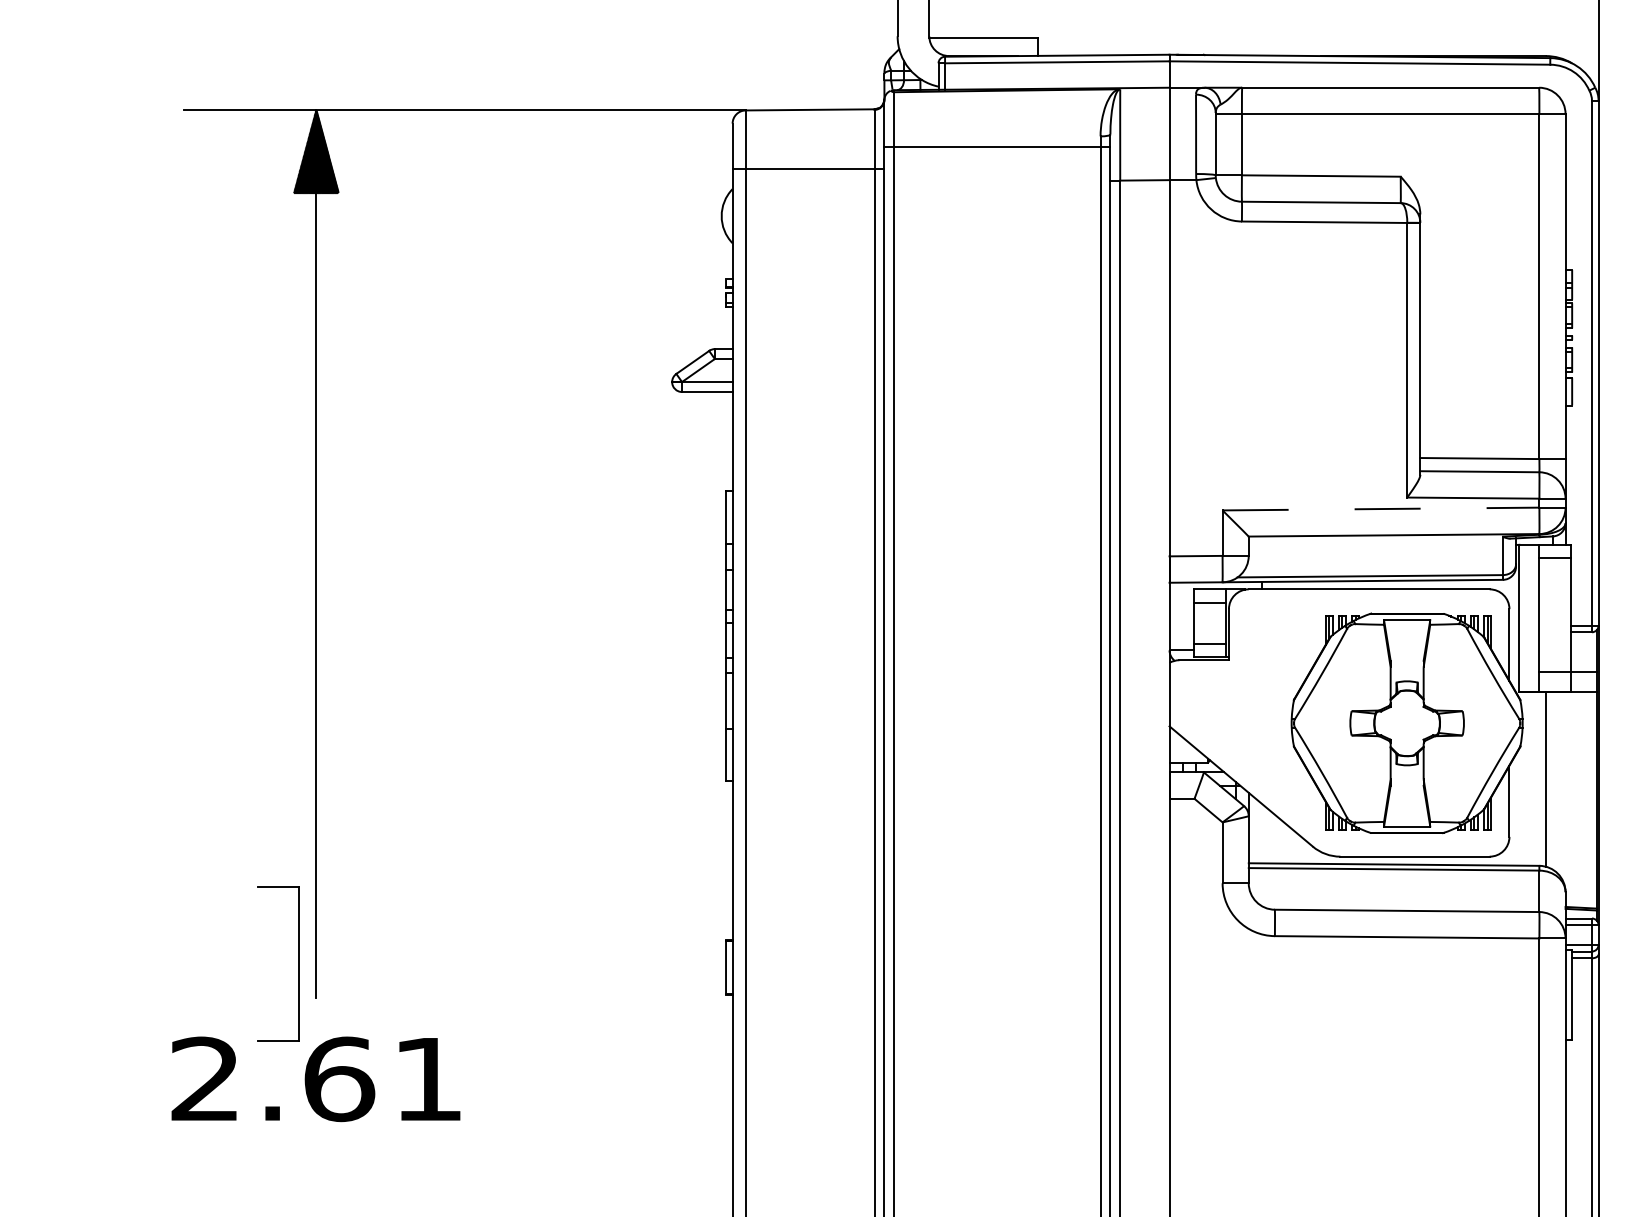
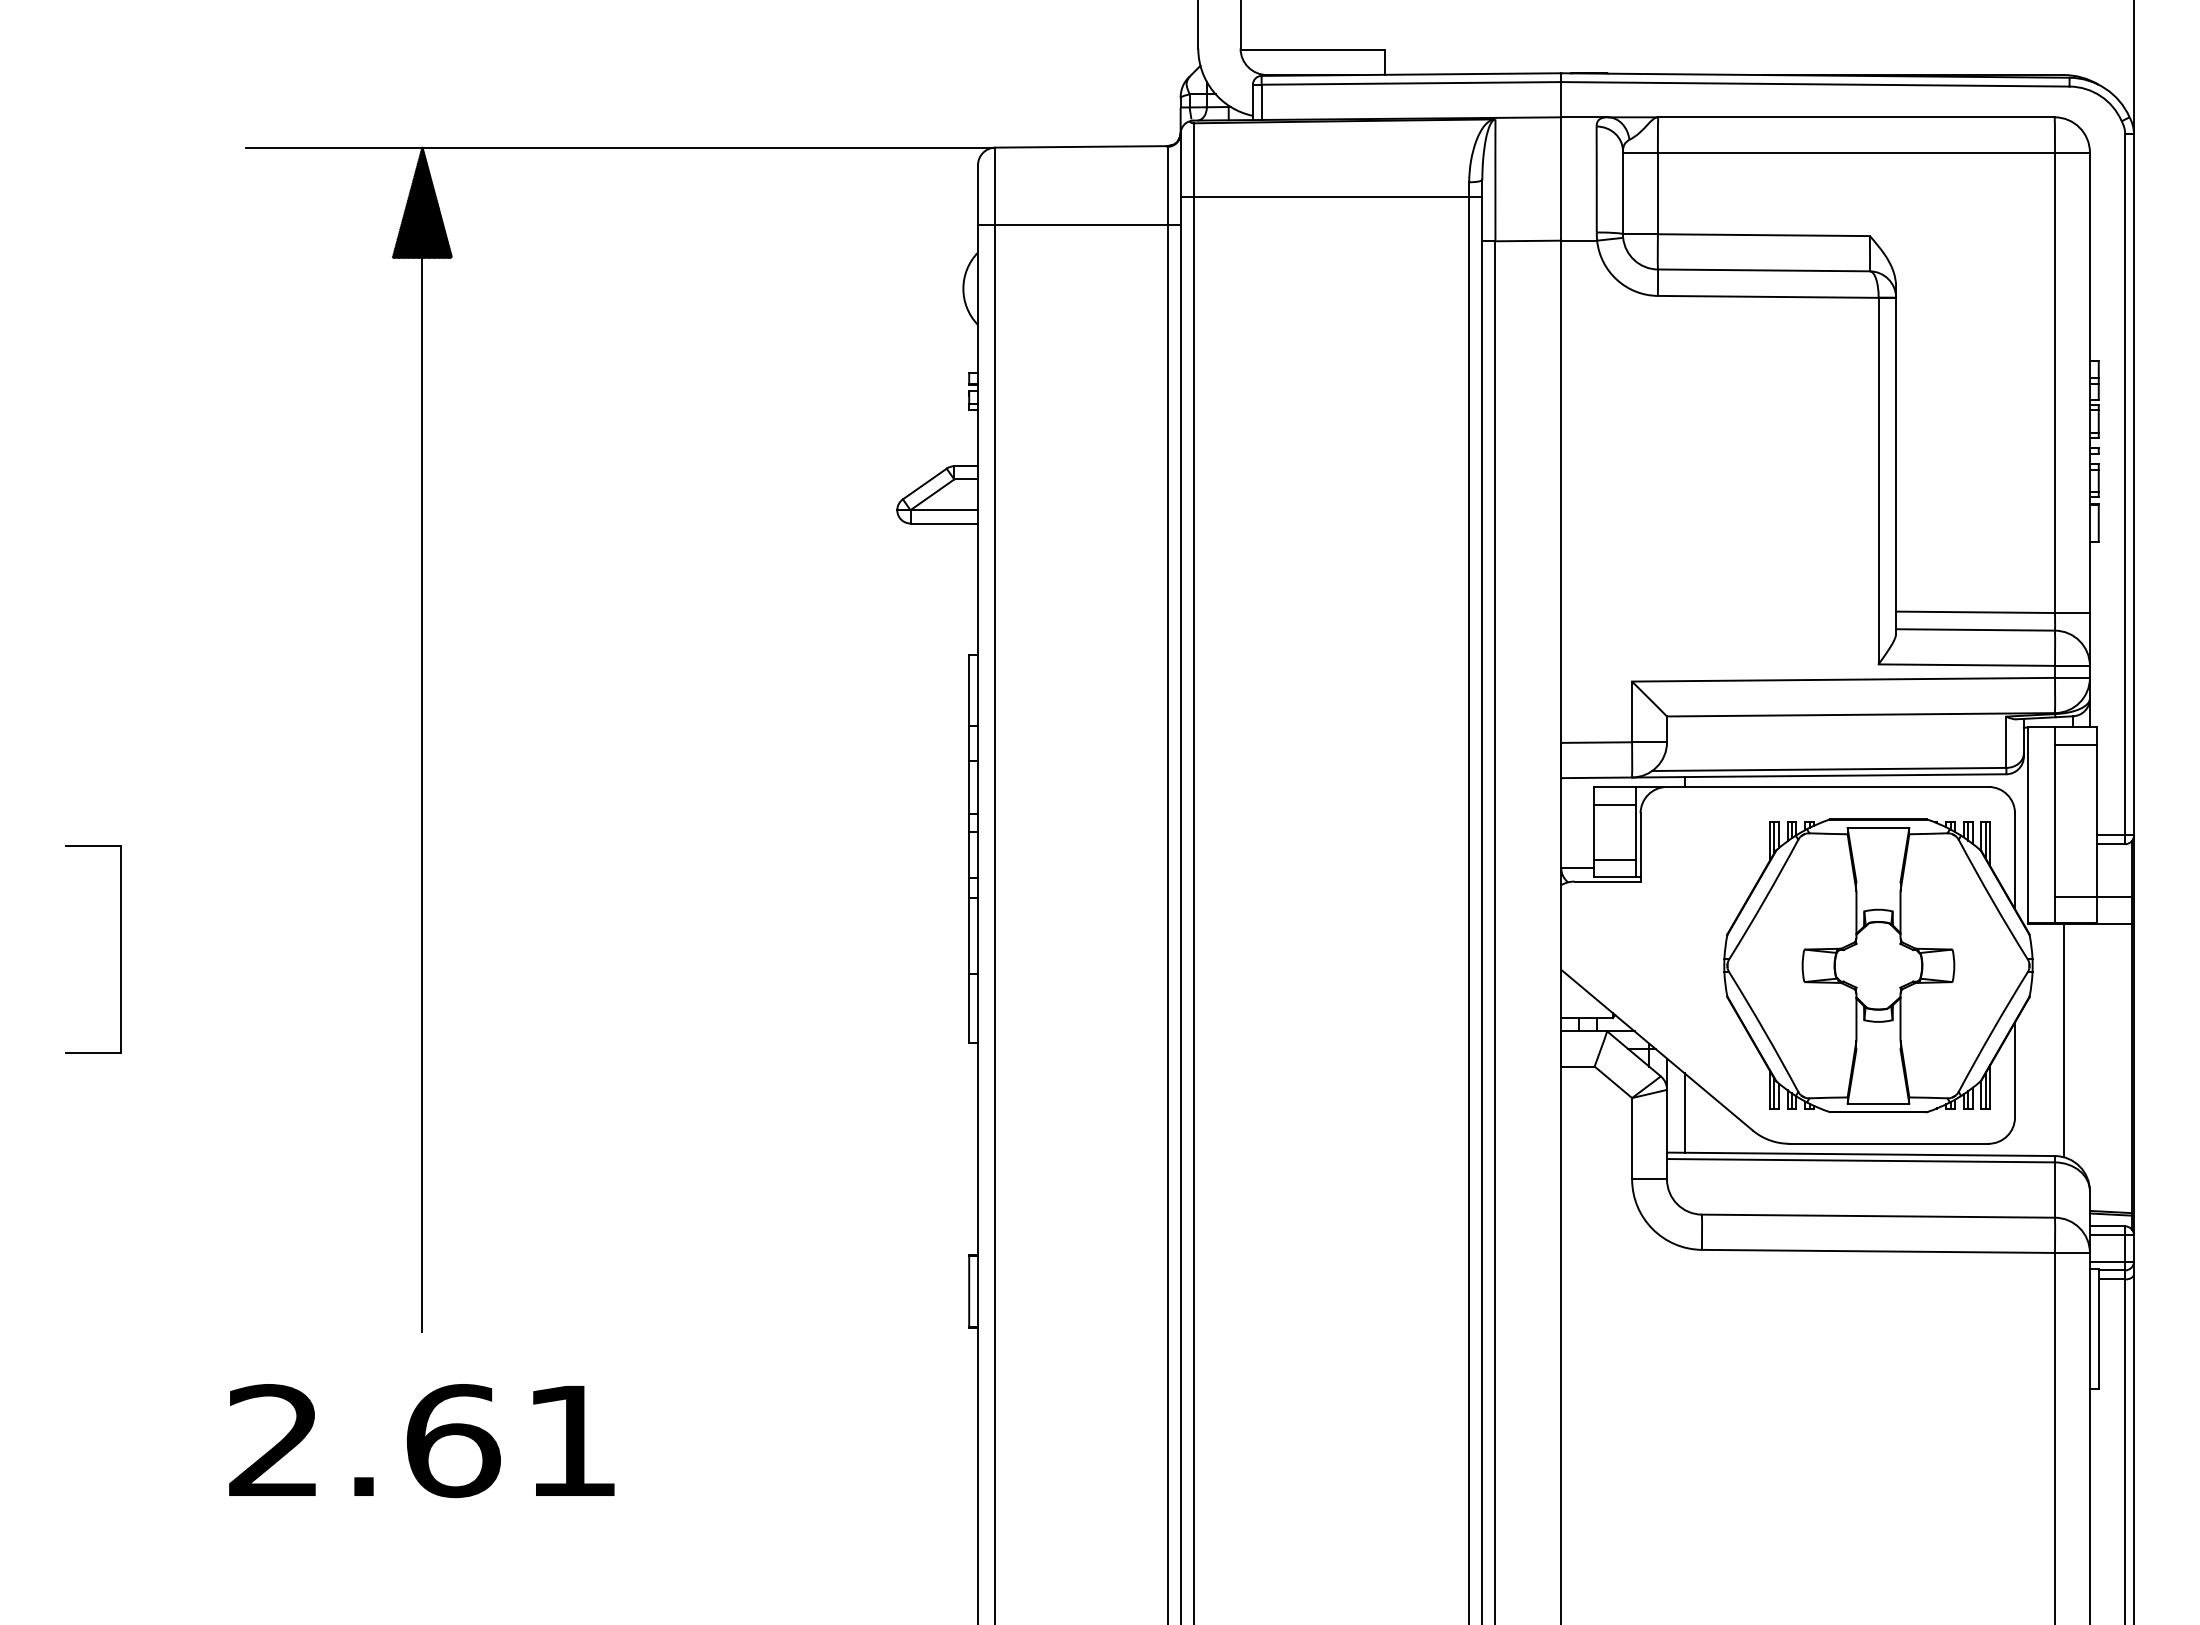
line: (1381, 508) -> (1844, 679), dashed -> solid
line: (1261, 833) -> (1684, 1112), added
part: (298, 964) -> (120, 949), moved

